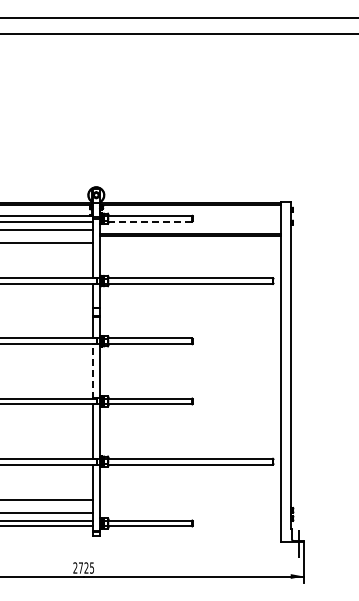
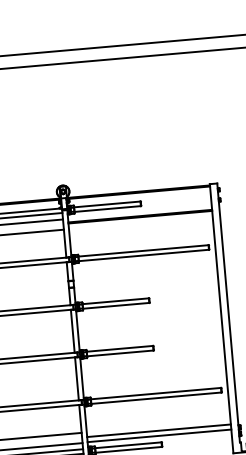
line: (150, 221) -> (107, 208), dashed -> solid
line: (93, 370) -> (73, 330), dashed -> solid
line: (190, 505) -> (159, 430), added
line: (190, 512) -> (159, 436), added

